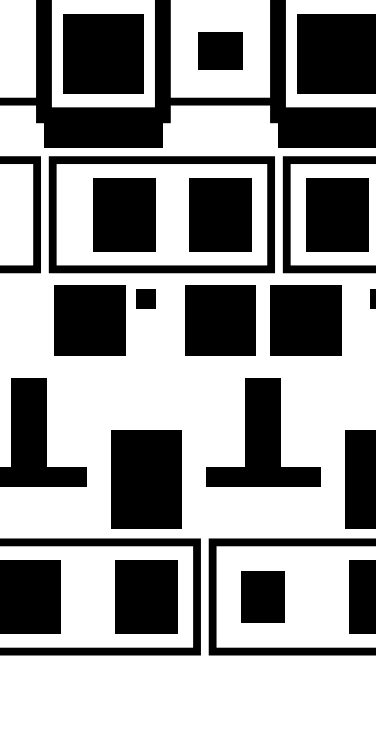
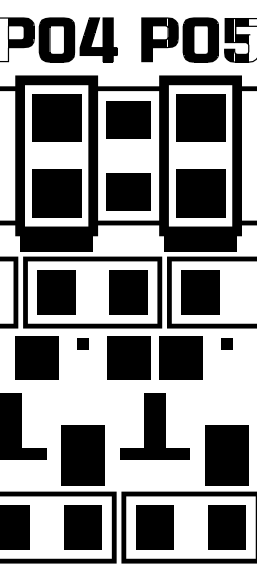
part: (220, 50) -> (128, 191), size x1.67
part: (124, 214) -> (56, 292), moved
part: (88, 320) -> (36, 357), moved
part: (262, 596) -> (154, 527), size x1.43

